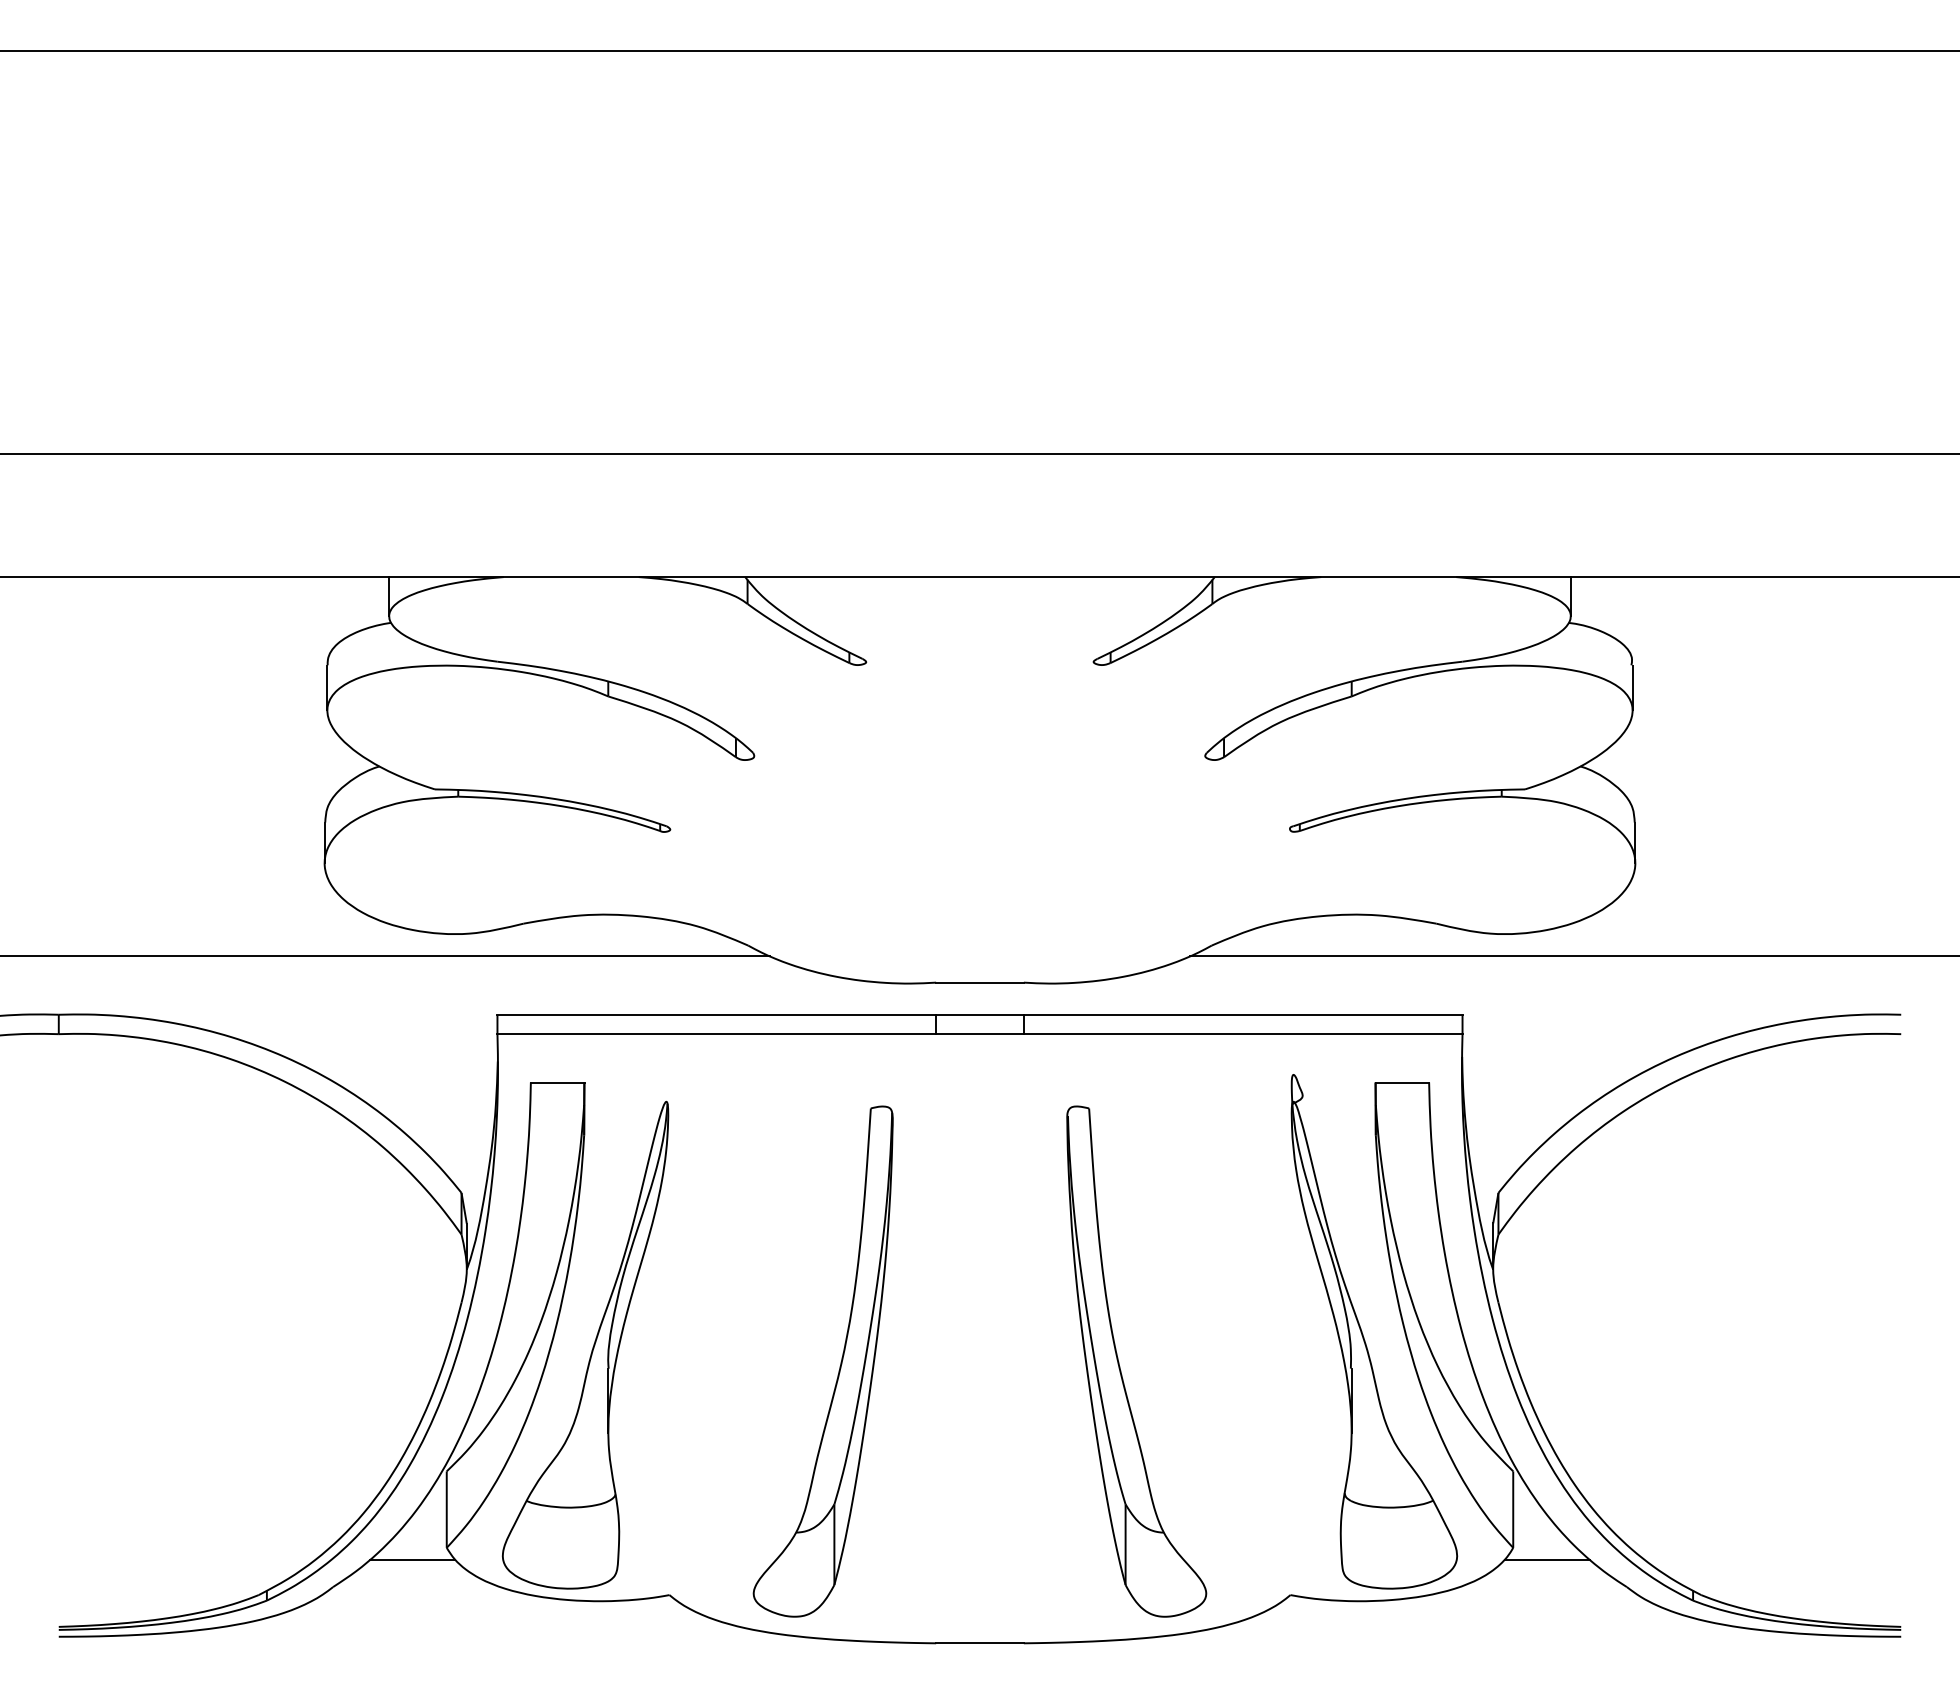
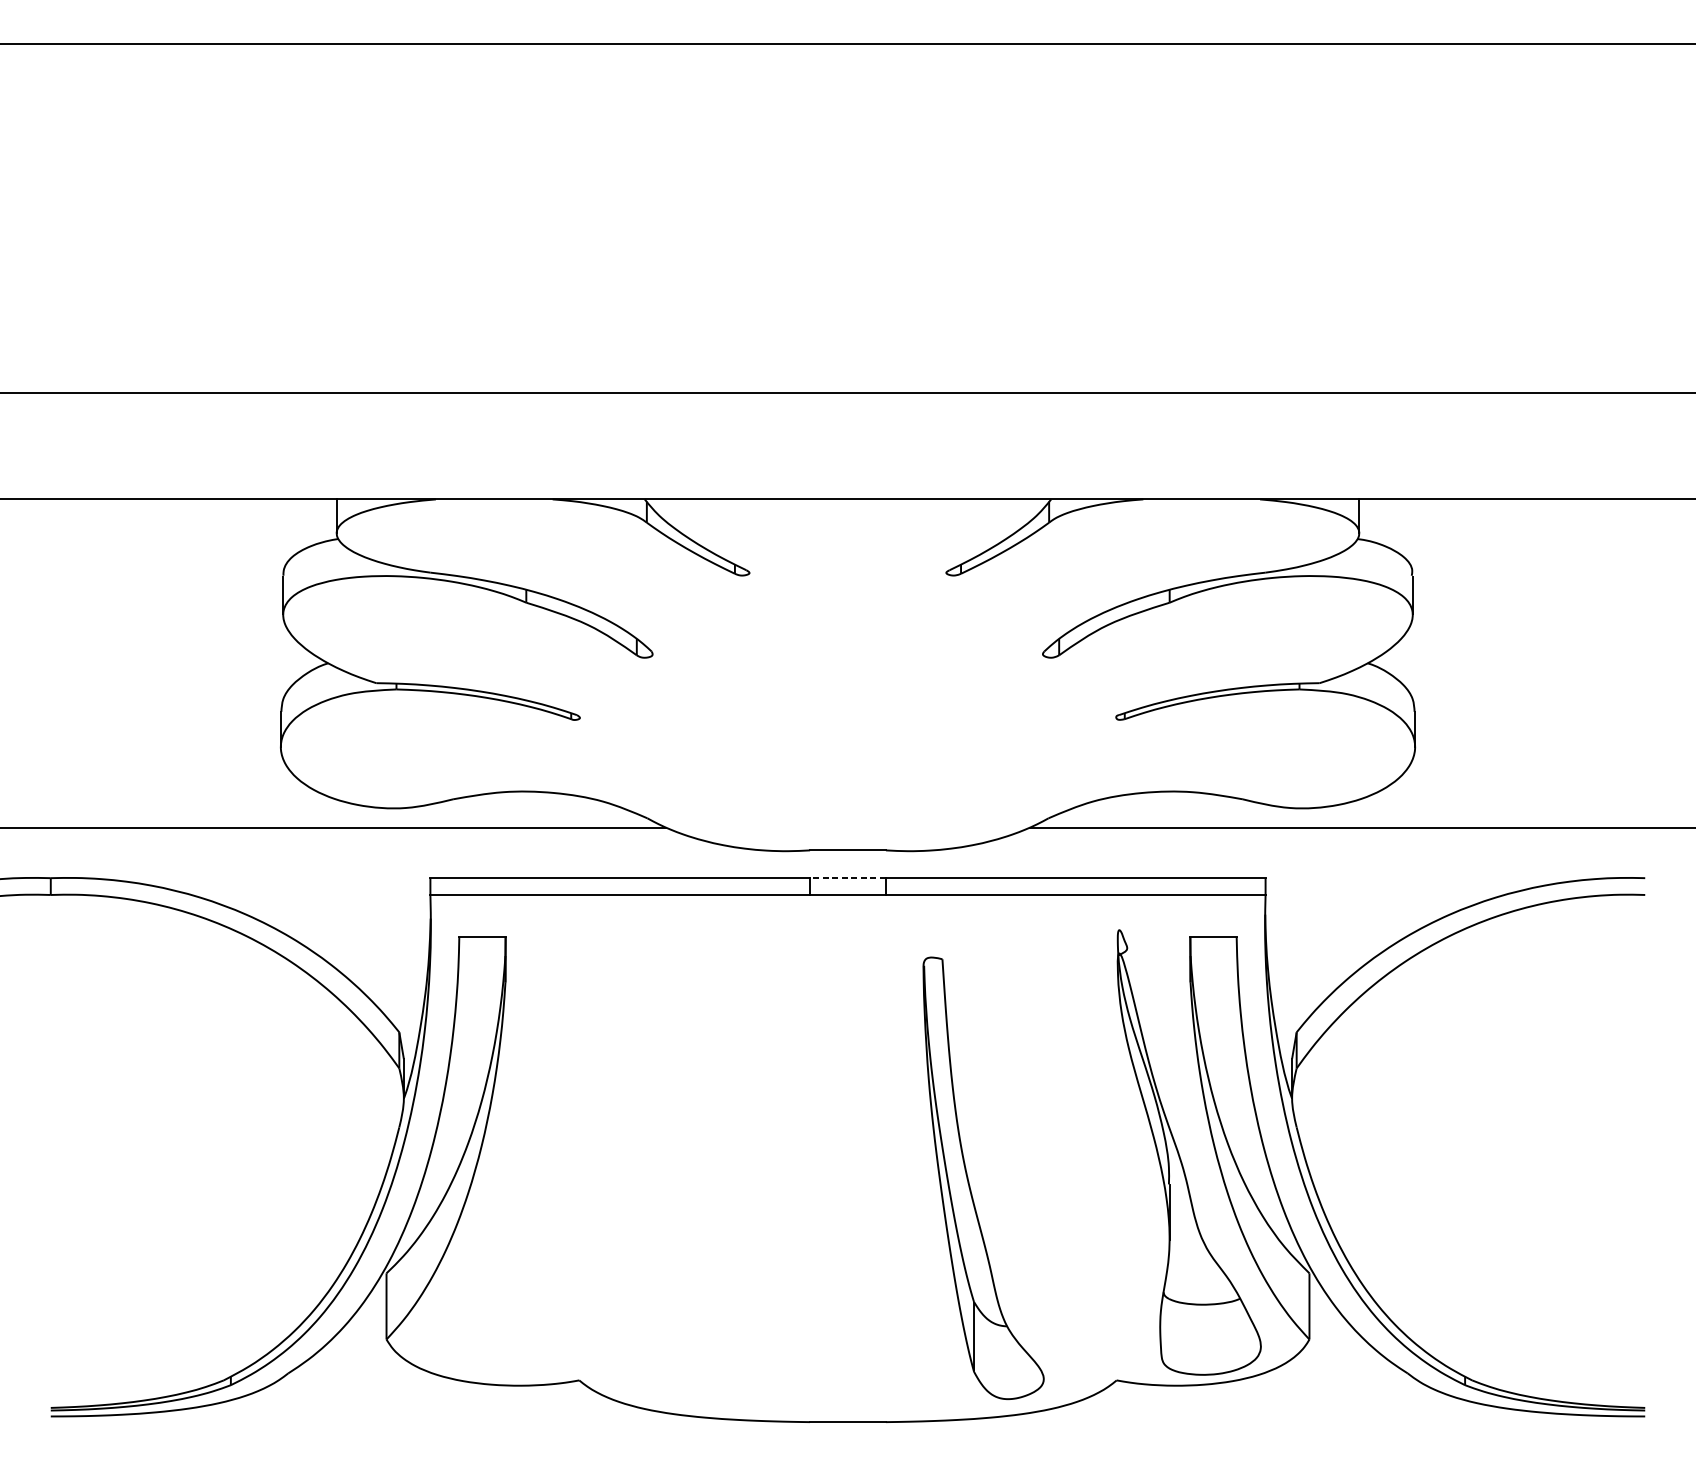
line: (980, 1014) -> (848, 877), solid -> dashed
part: (592, 1347) -> (512, 1166), removed
part: (839, 1366) -> (726, 1182), removed
line: (412, 1559) -> (356, 1349), removed
line: (1546, 1559) -> (1338, 1349), removed

